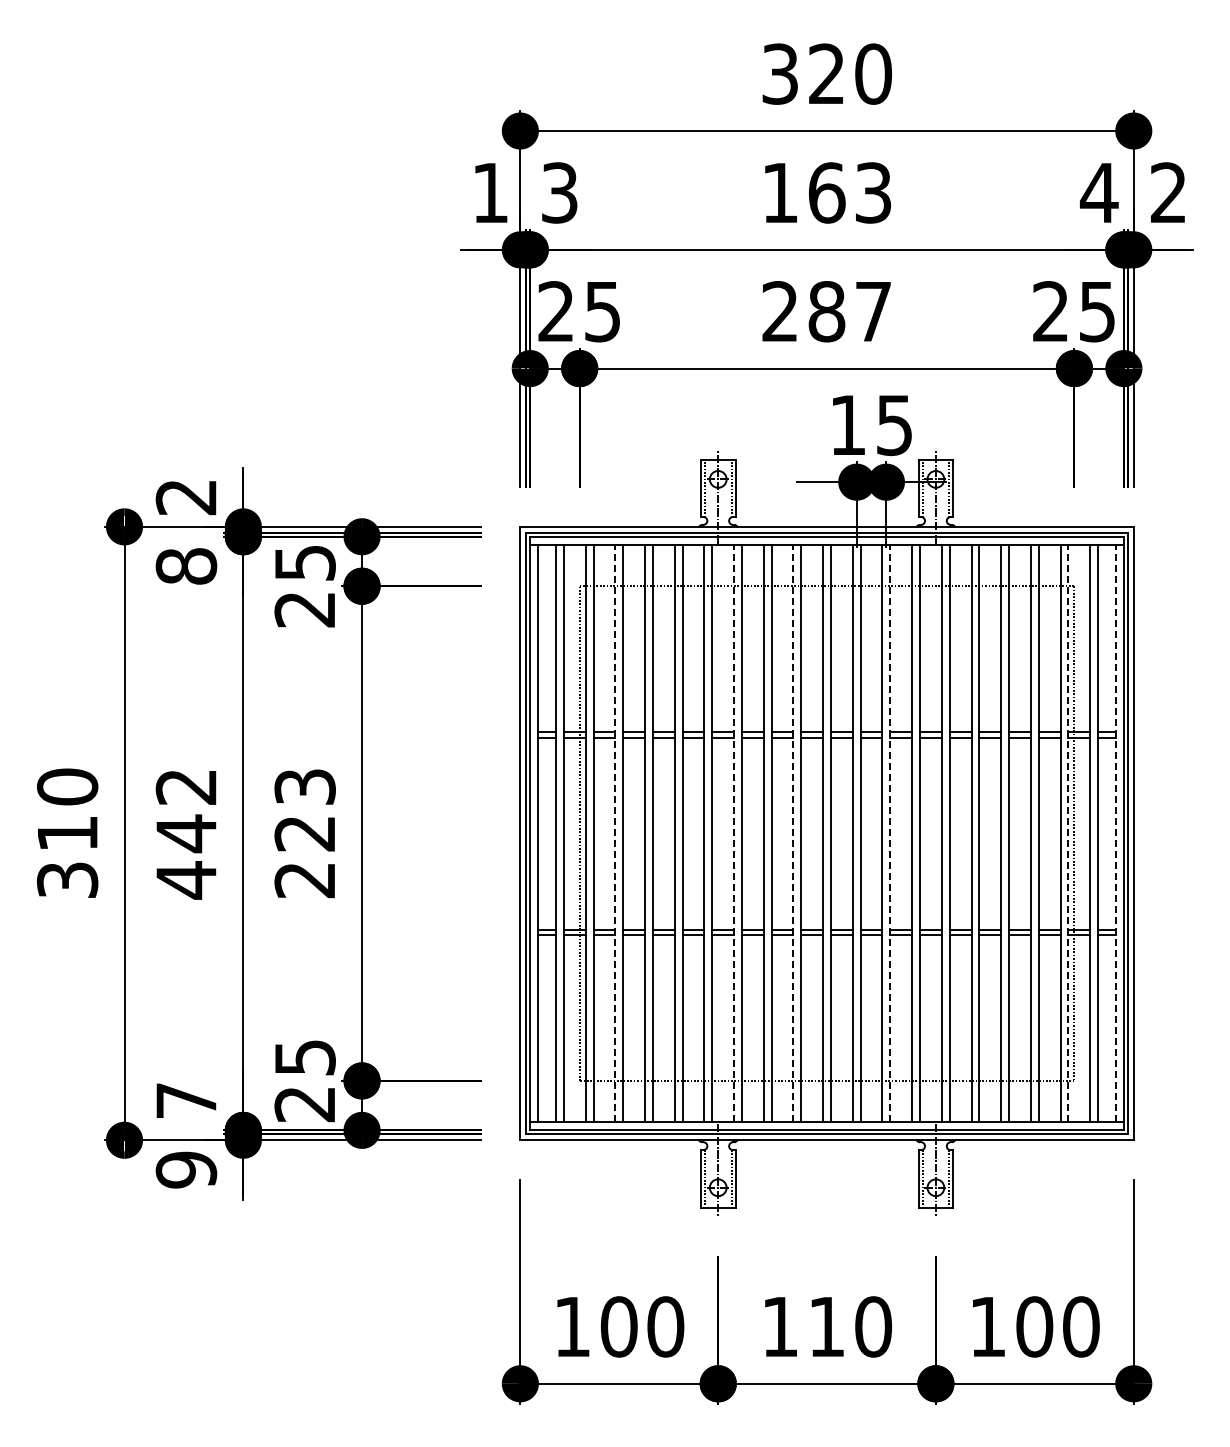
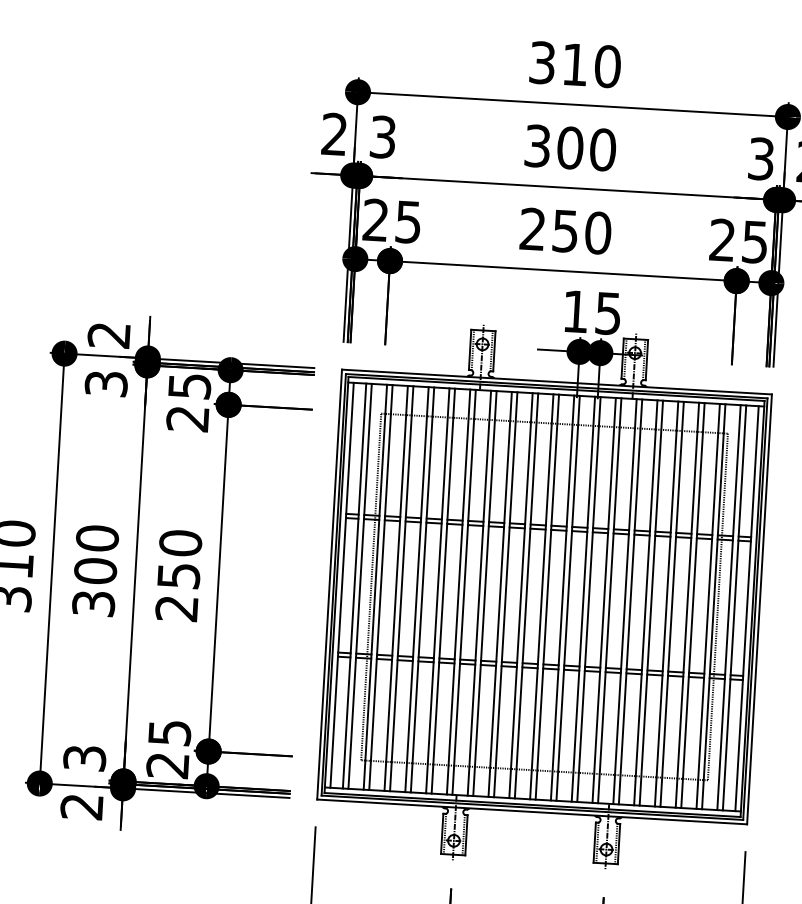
text: (826, 73) -> (574, 64), 320 -> 310
text: (489, 192) -> (333, 134), 1 -> 2
text: (827, 192) -> (570, 147), 163 -> 300
text: (1098, 192) -> (760, 158), 4 -> 3
text: (850, 311) -> (582, 232), 287 -> 250
text: (186, 566) -> (106, 383), 8 -> 3
text: (304, 809) -> (179, 559), 223 -> 250
text: (186, 833) -> (95, 571), 442 -> 300
line: (615, 833) -> (396, 588), dashed -> solid
line: (734, 833) -> (479, 593), dashed -> solid
line: (793, 833) -> (521, 595), dashed -> solid
line: (890, 833) -> (589, 599), dashed -> solid
line: (1068, 833) -> (713, 606), dashed -> solid
line: (1115, 833) -> (746, 608), dashed -> solid
text: (186, 1100) -> (84, 758), 7 -> 3
text: (186, 1169) -> (82, 806), 9 -> 2

